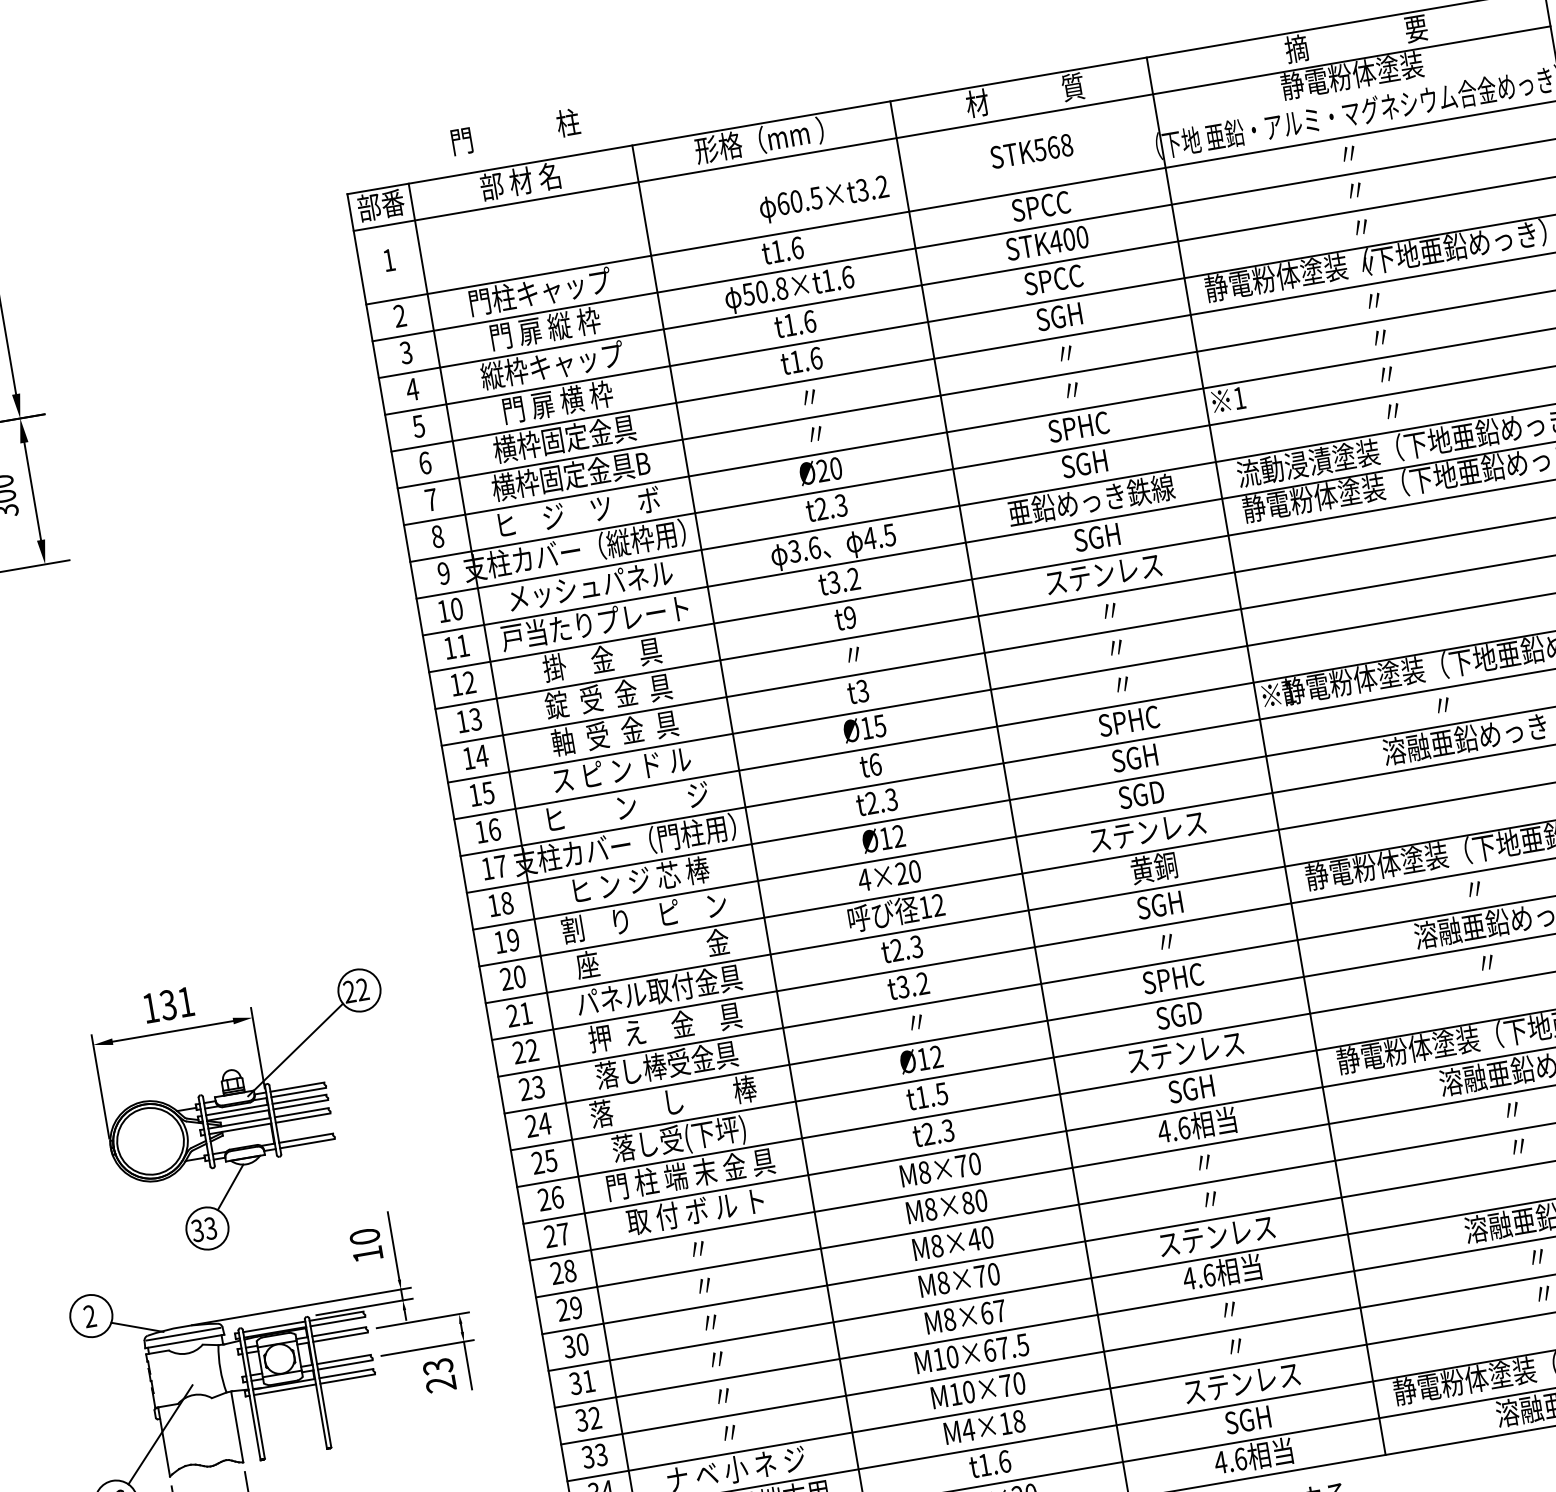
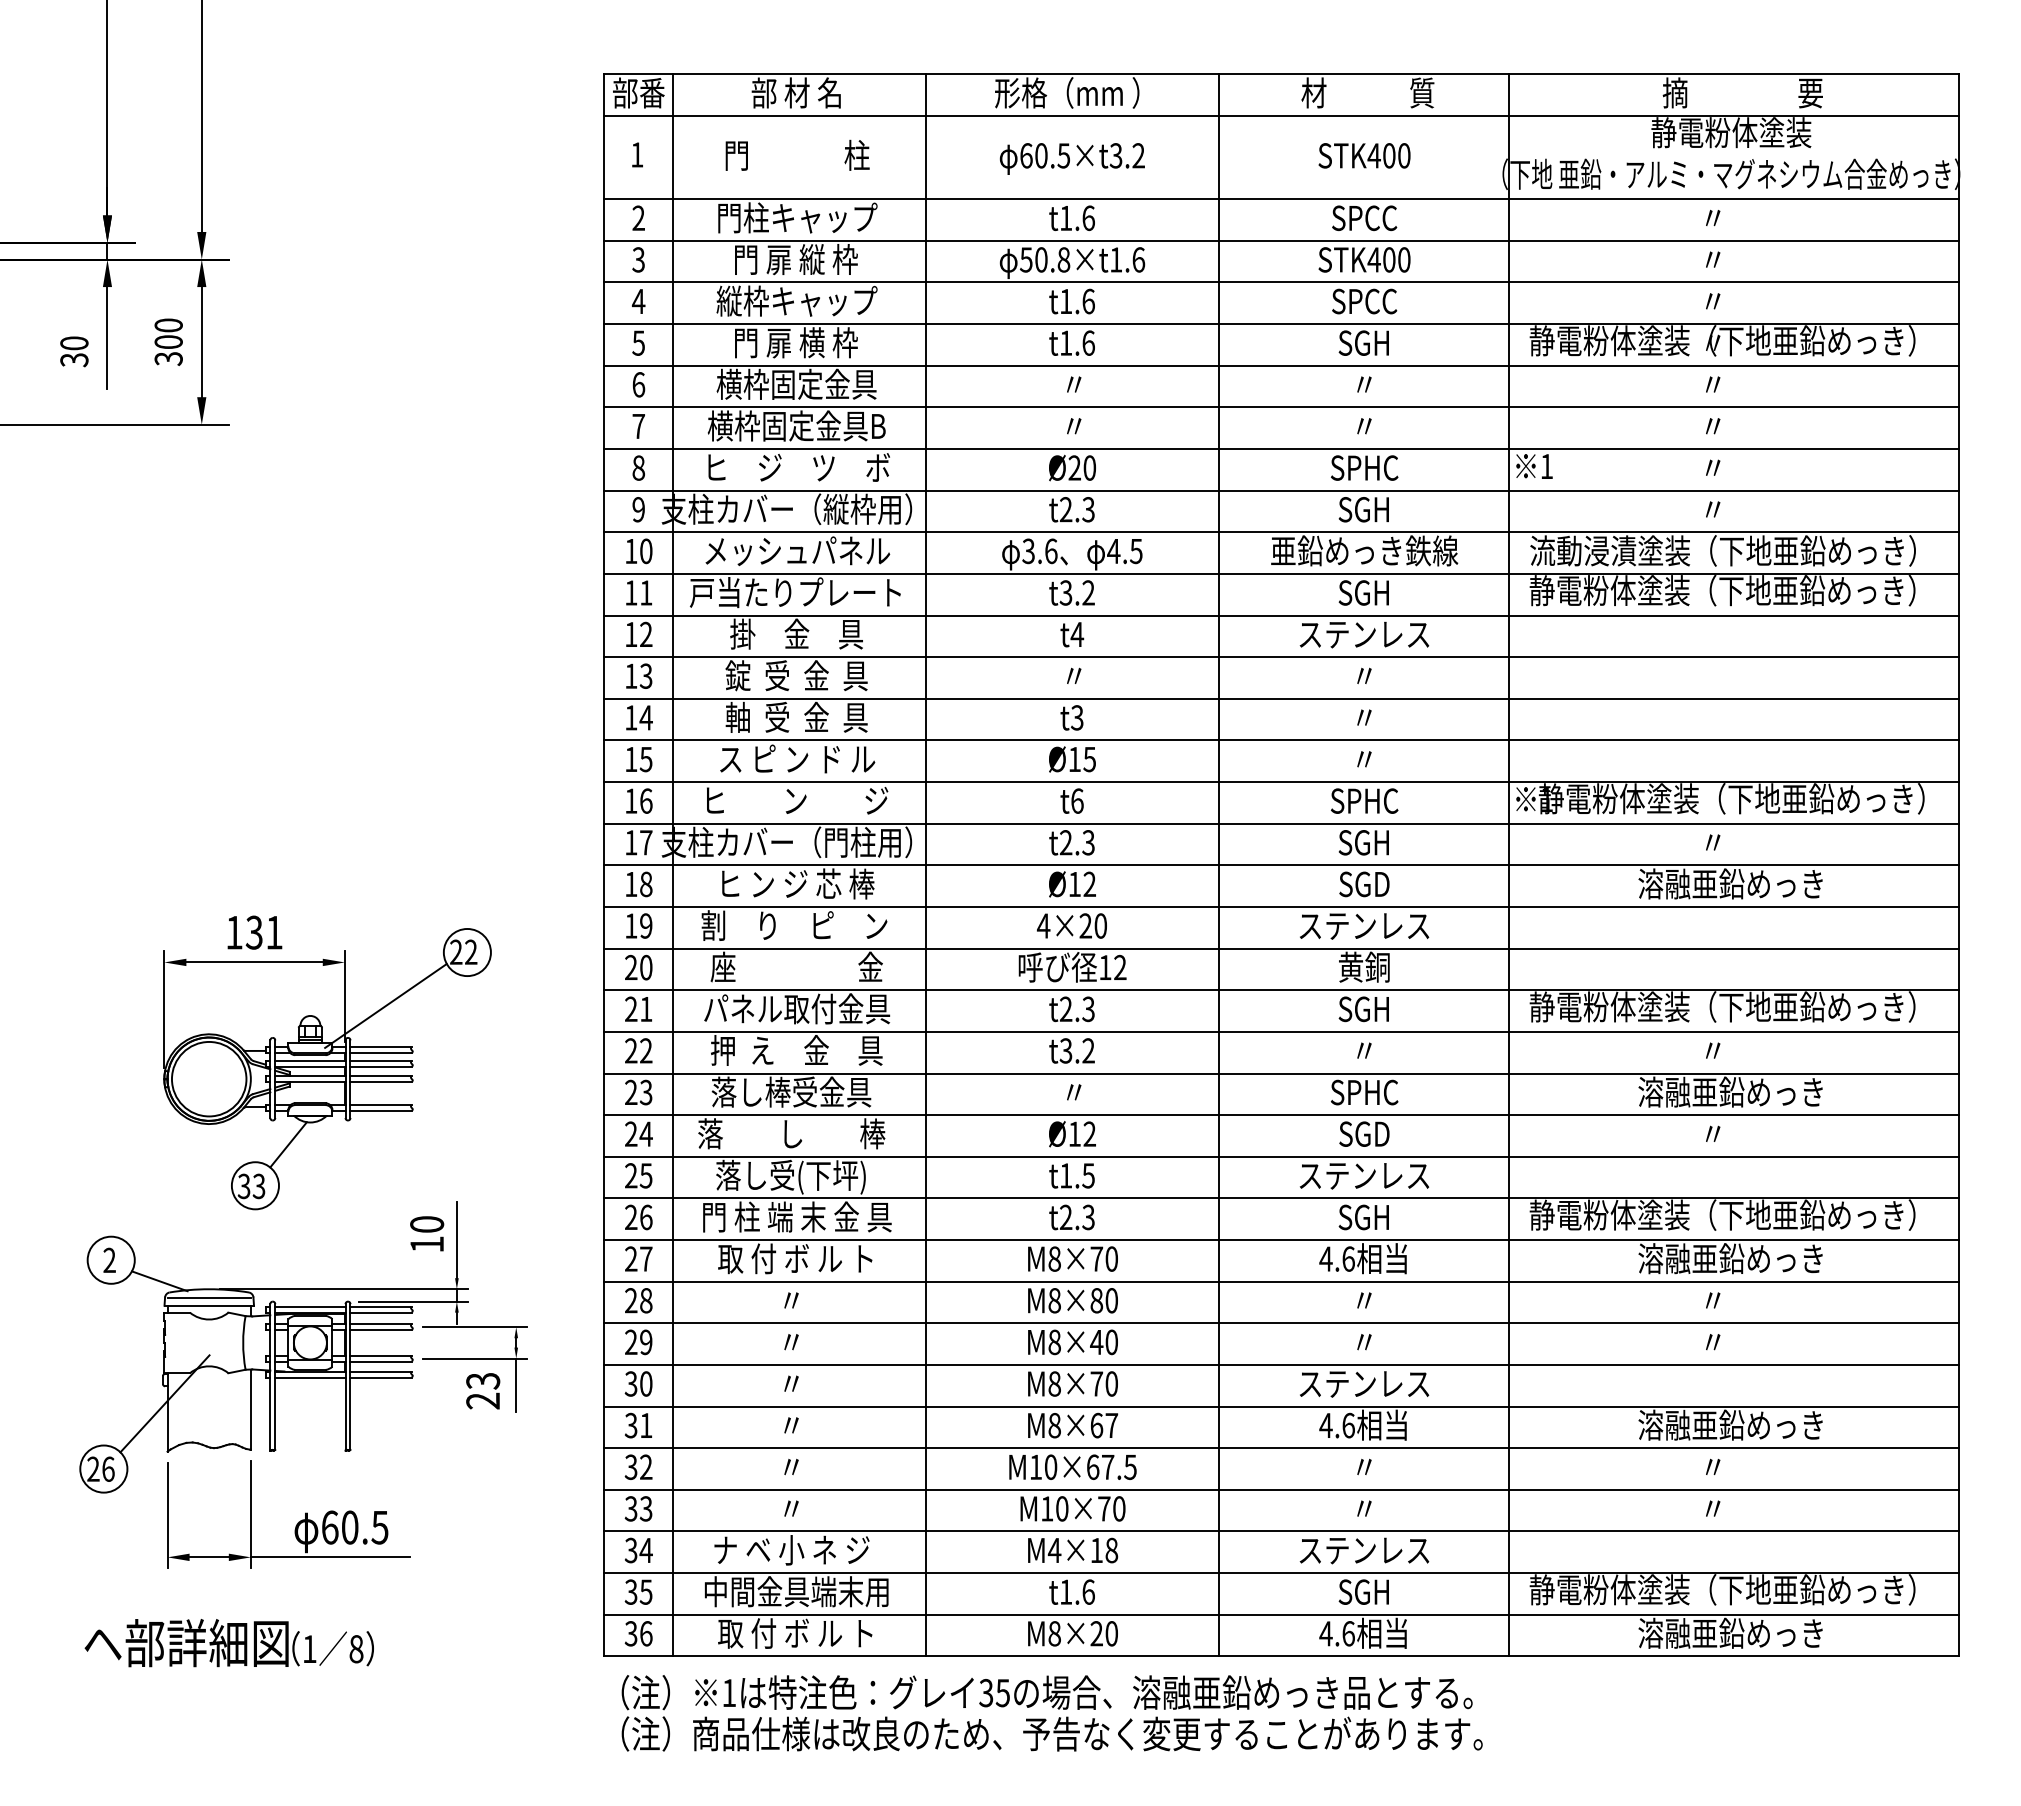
text: (515, 131) -> (797, 154), moved
text: (1052, 147) -> (1388, 155), STK568 -> STK400
text: (823, 199) -> (1071, 158), moved
text: (850, 617) -> (1077, 634), t9 -> t4

